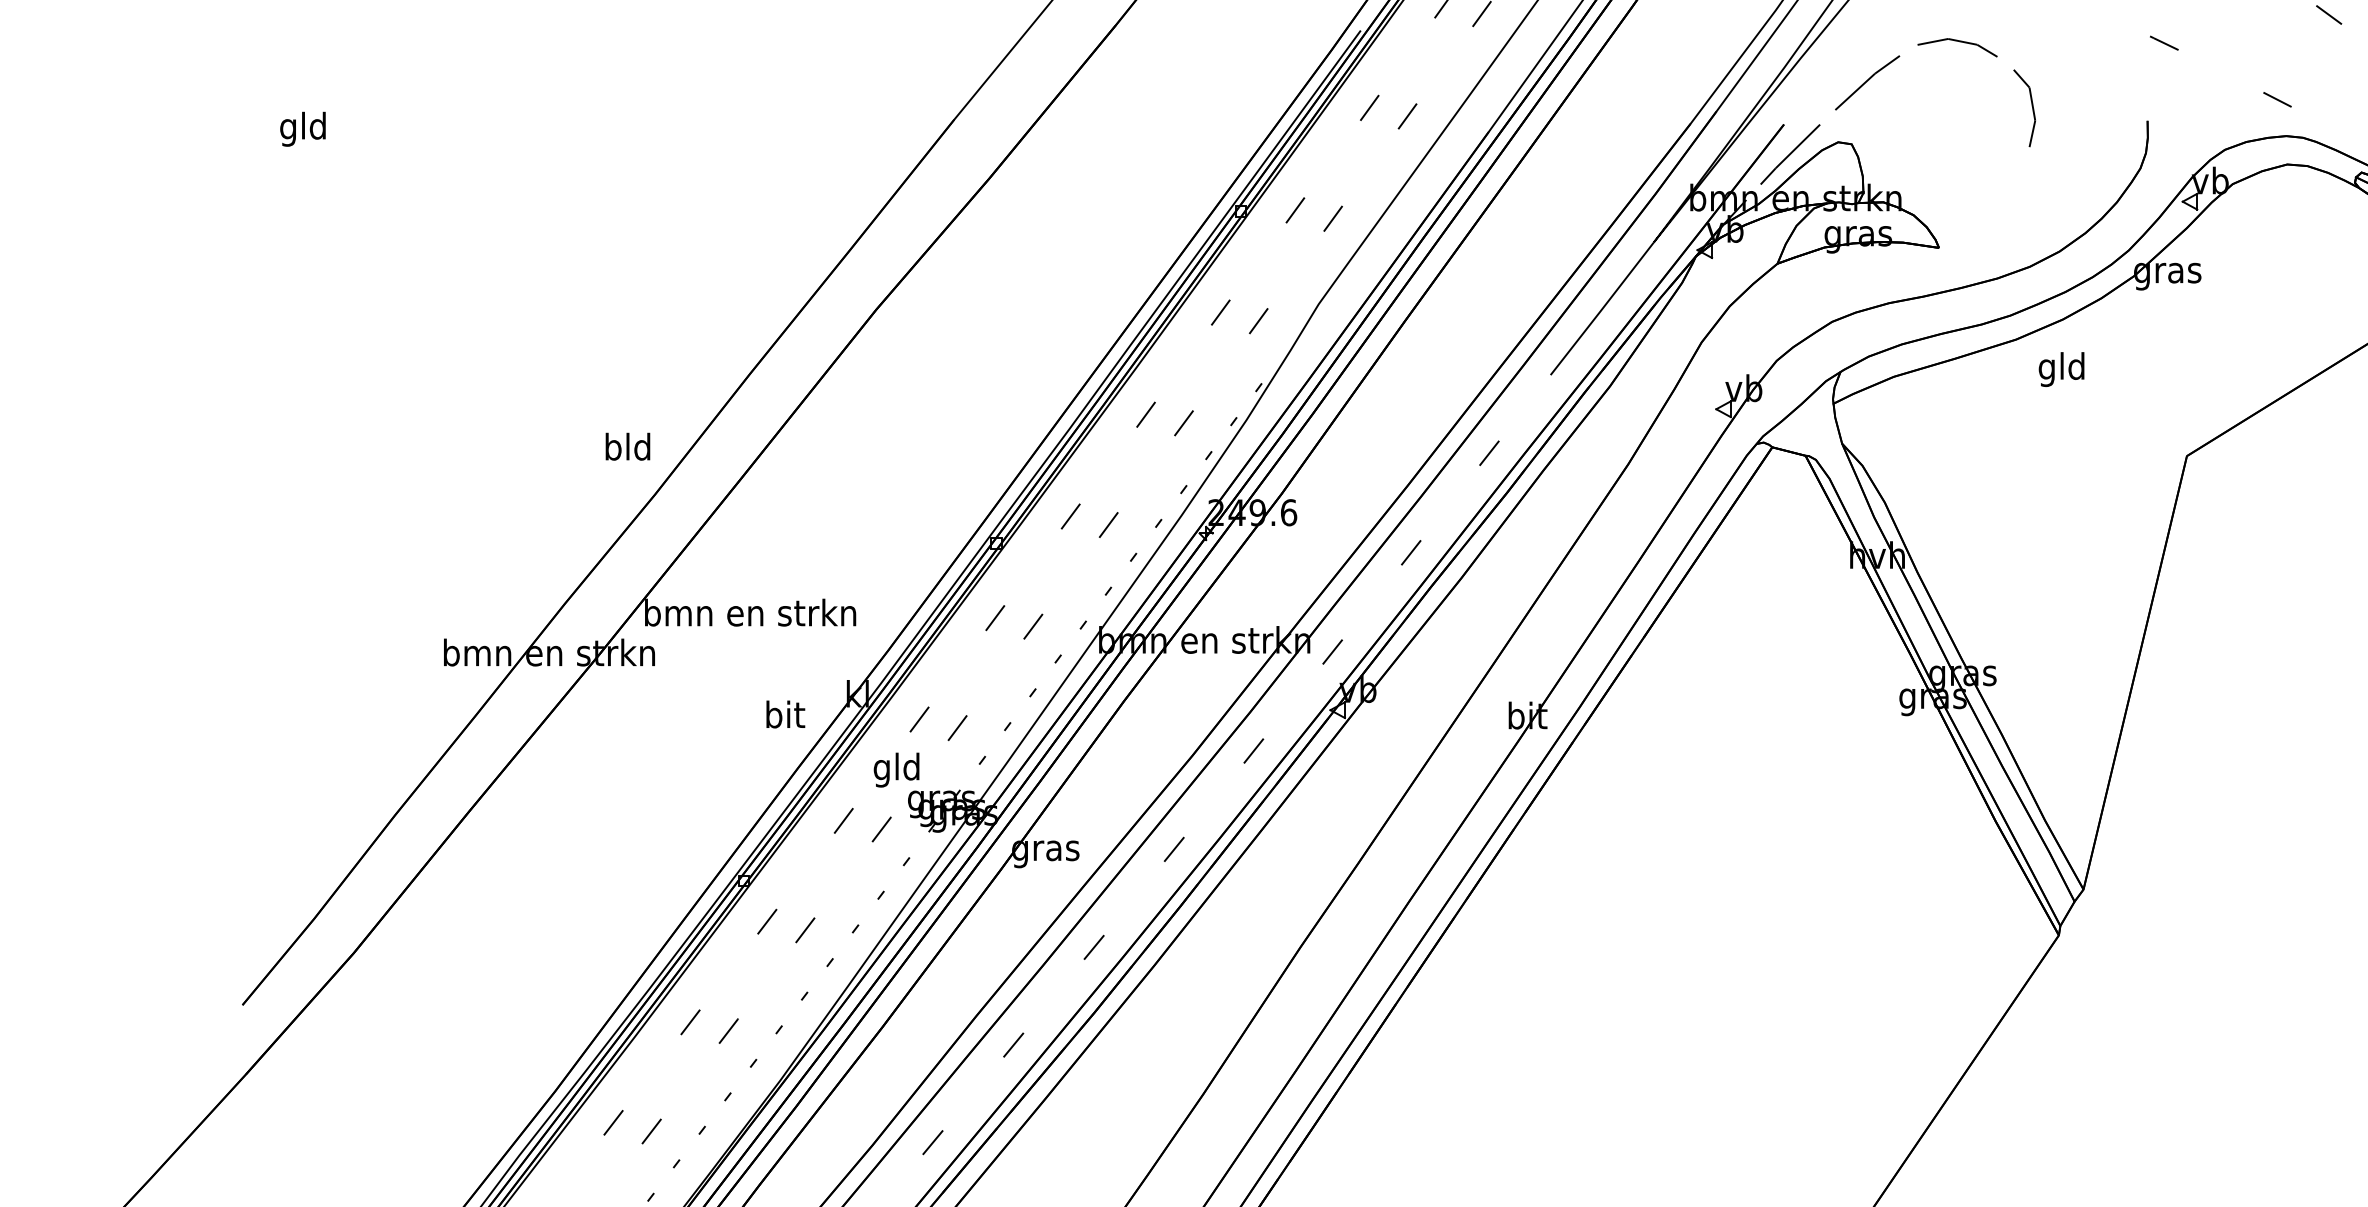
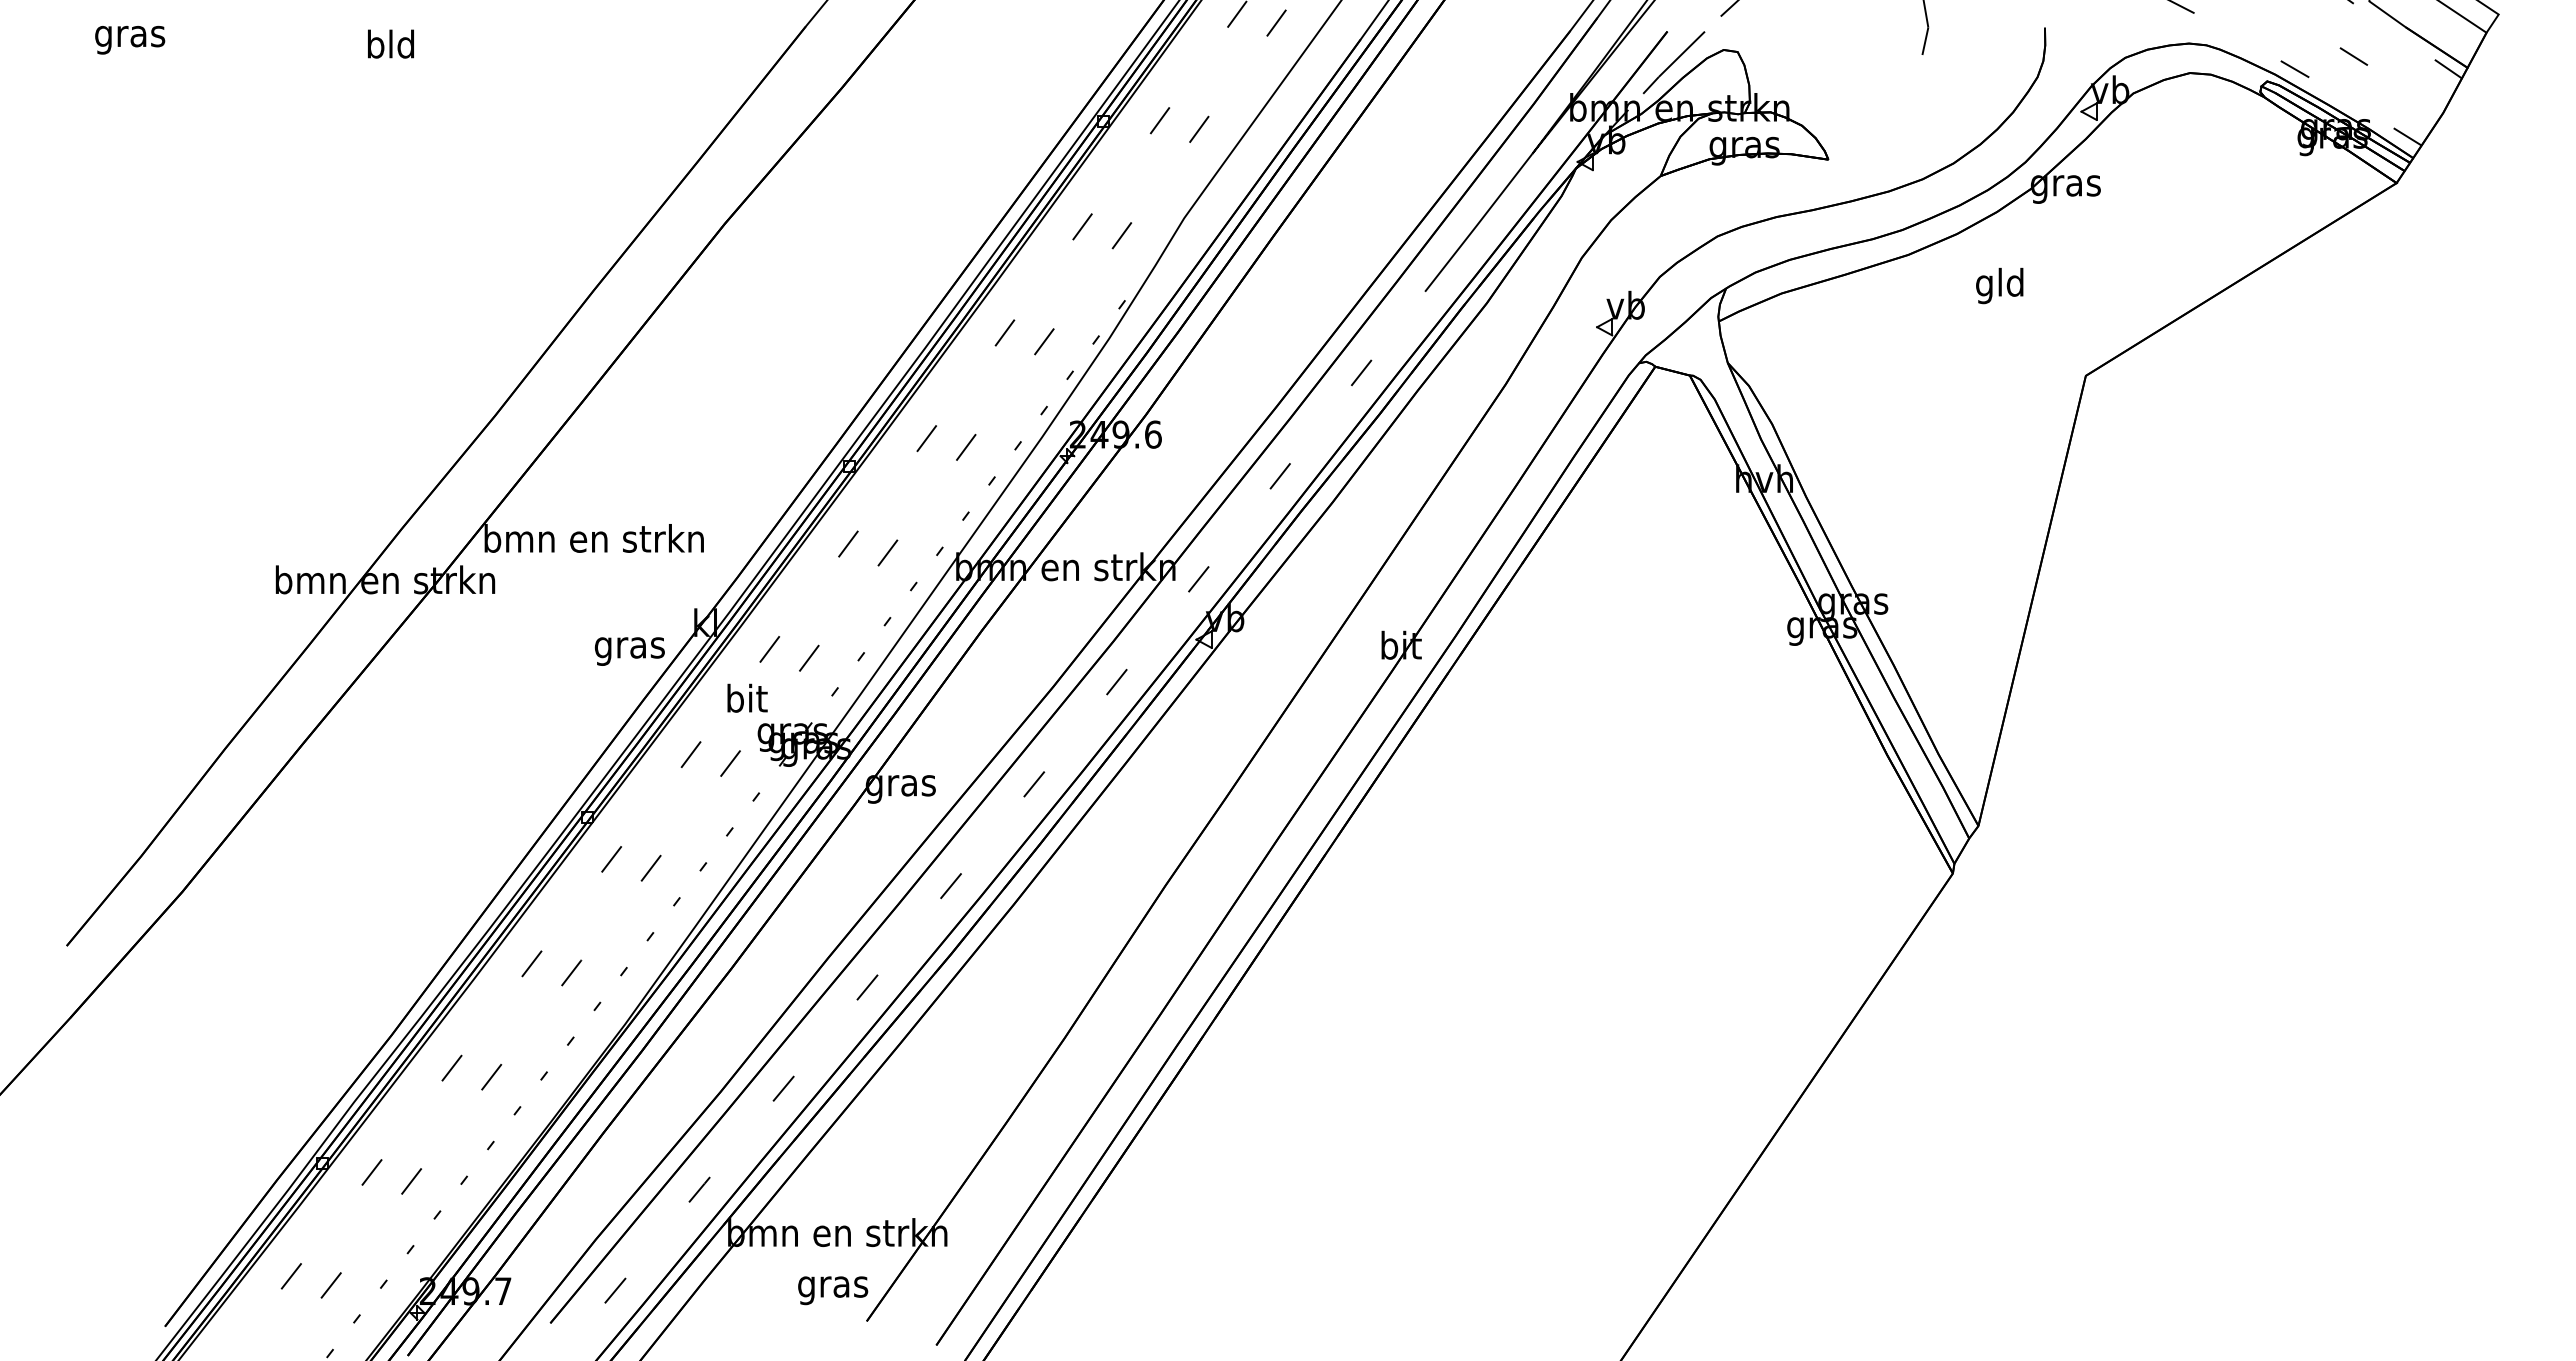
text: (303, 129) -> (130, 36), gld -> gras
text: (2061, 369) -> (1999, 285), moved
text: (627, 446) -> (390, 43), moved
text: (784, 717) -> (629, 647), bit -> gras
text: (896, 769) -> (745, 701), gld -> bit

